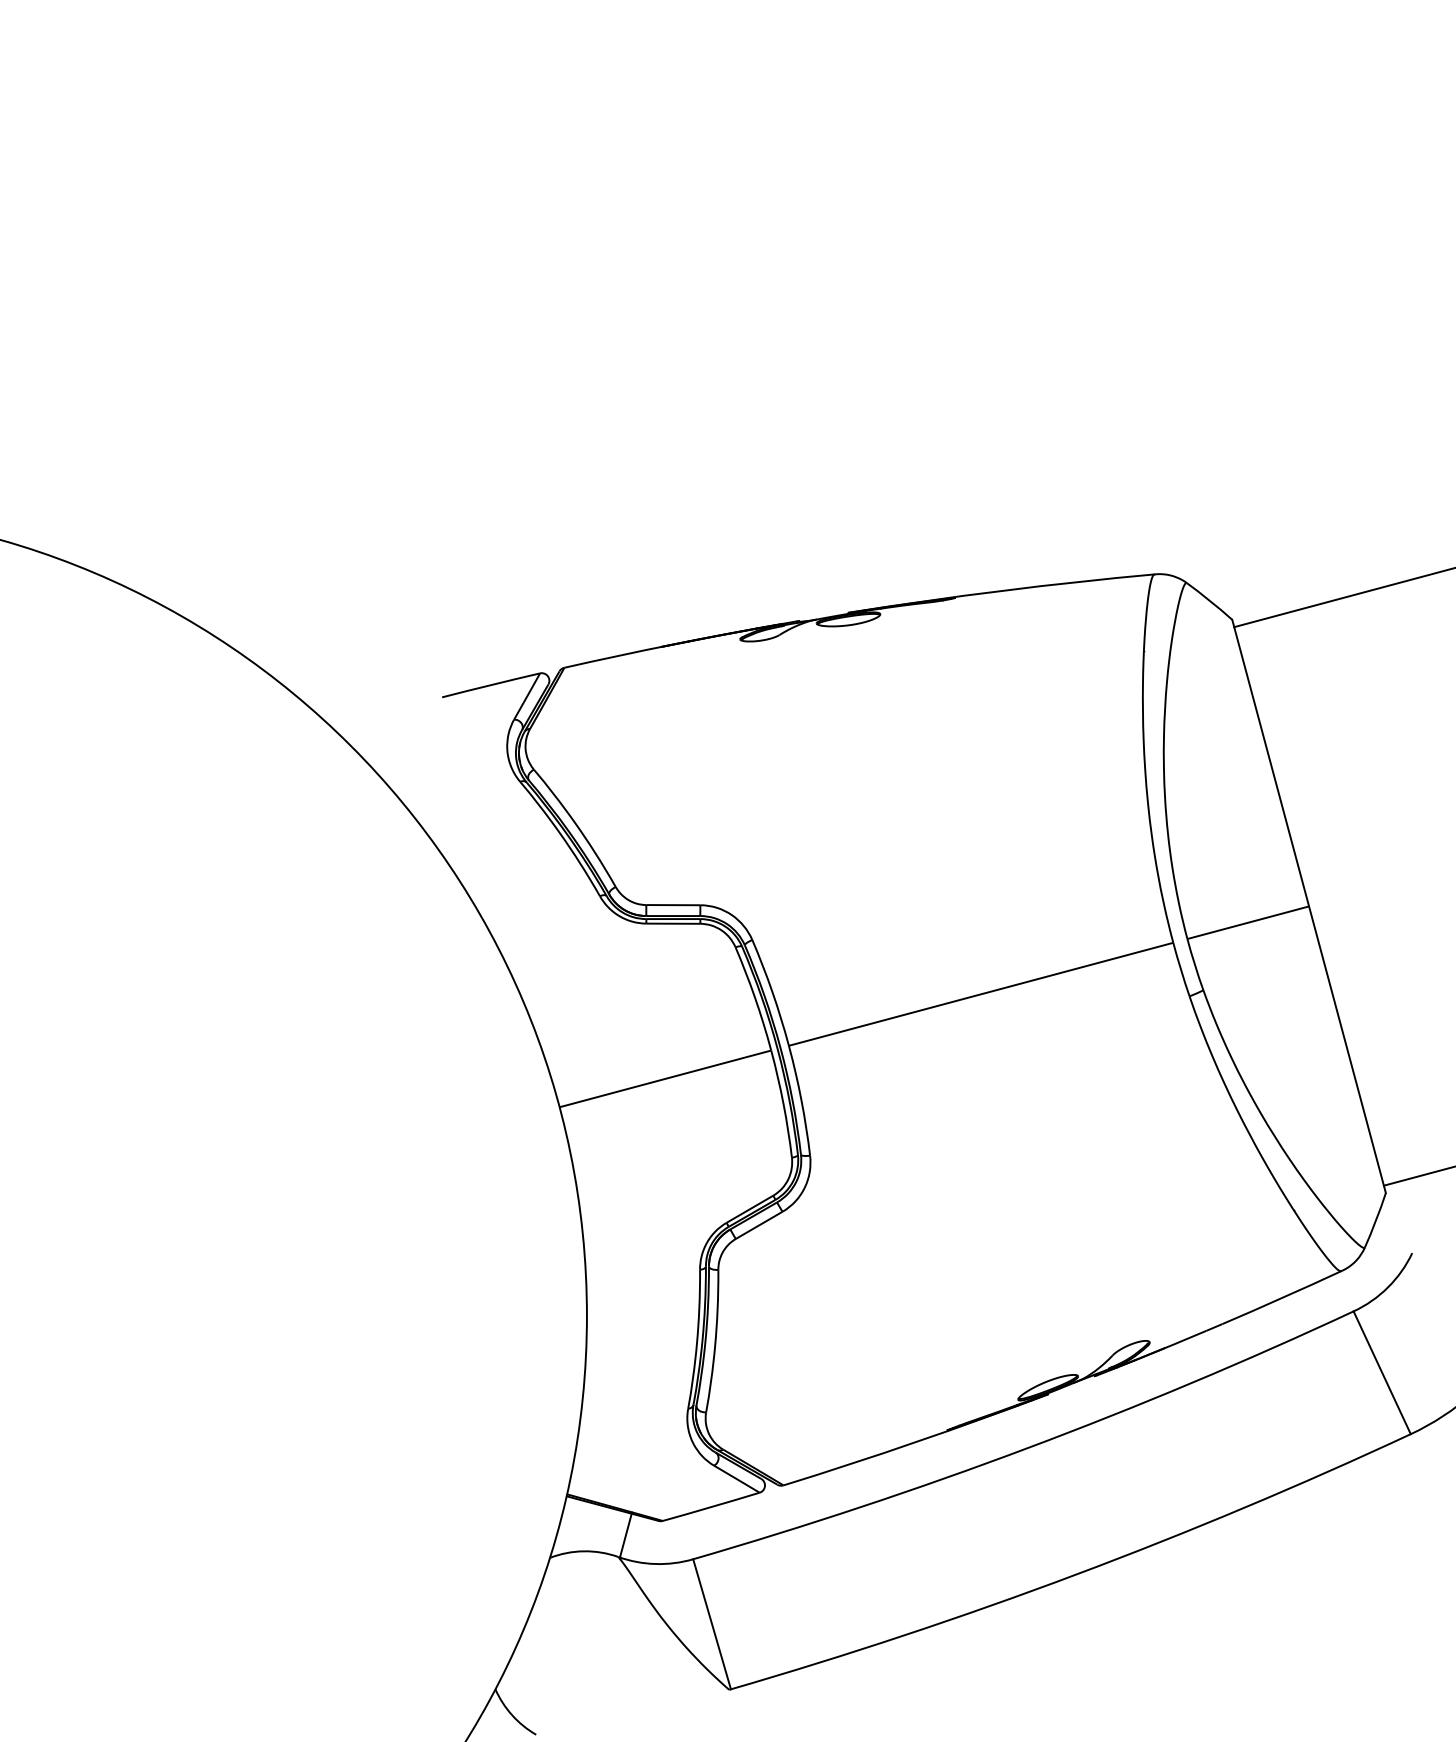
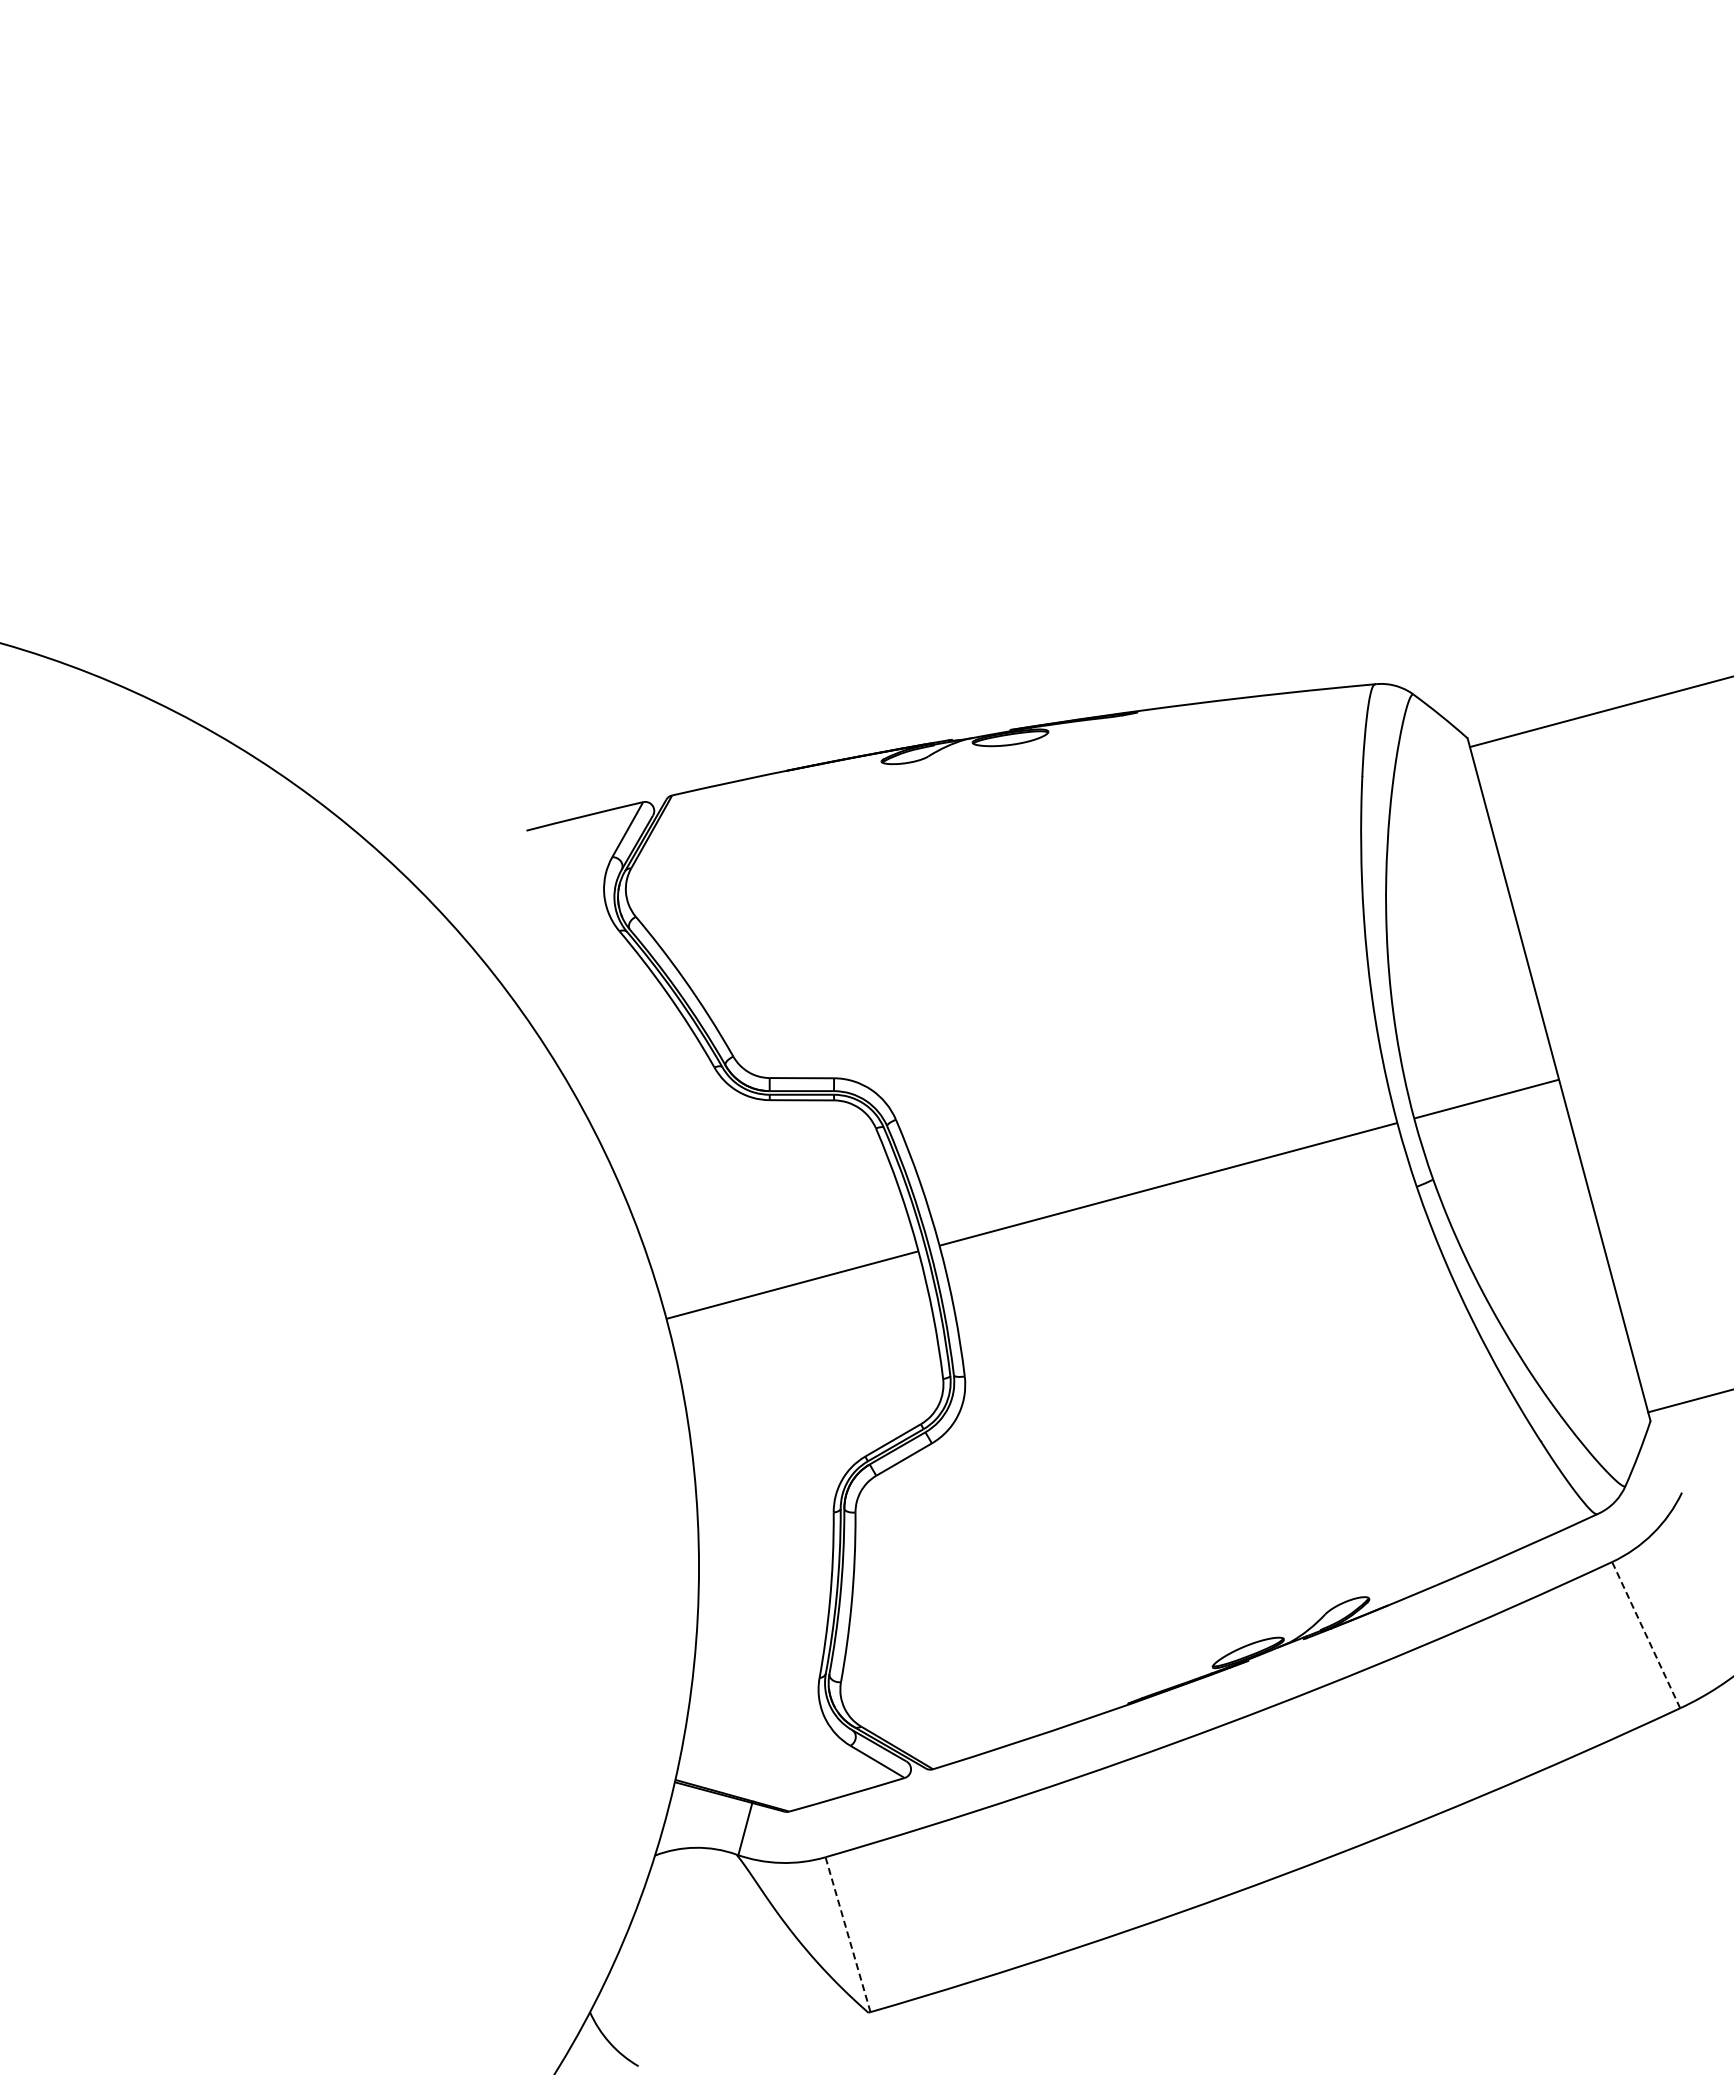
line: (1382, 1373) -> (1646, 1635), solid -> dashed
line: (712, 1624) -> (848, 1934), solid -> dashed

